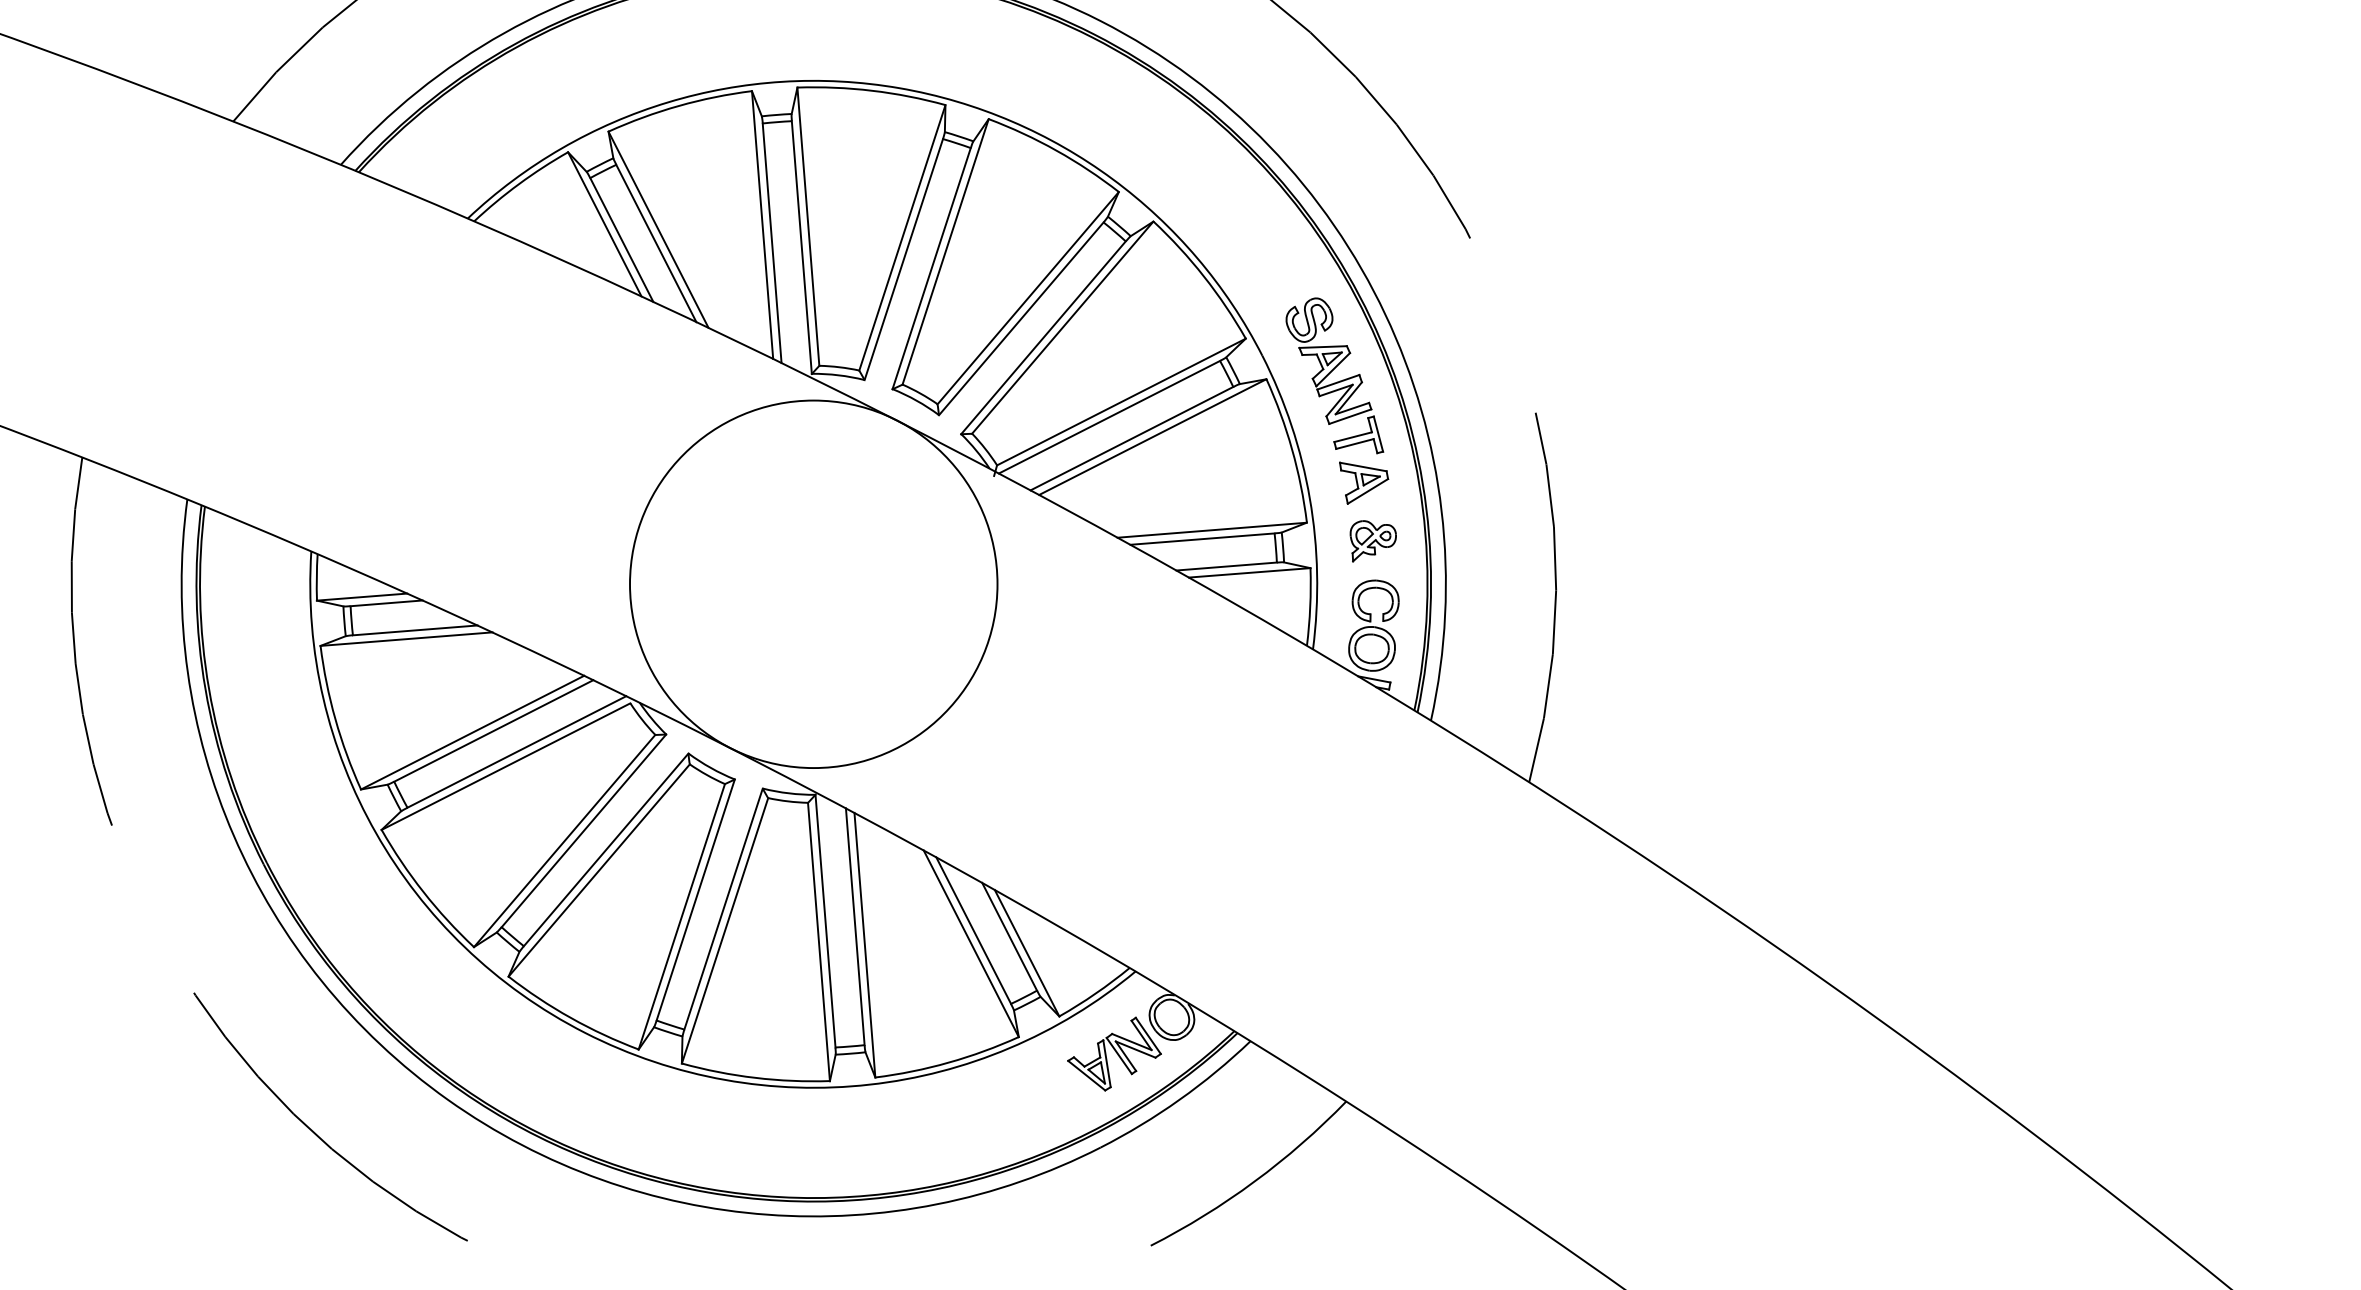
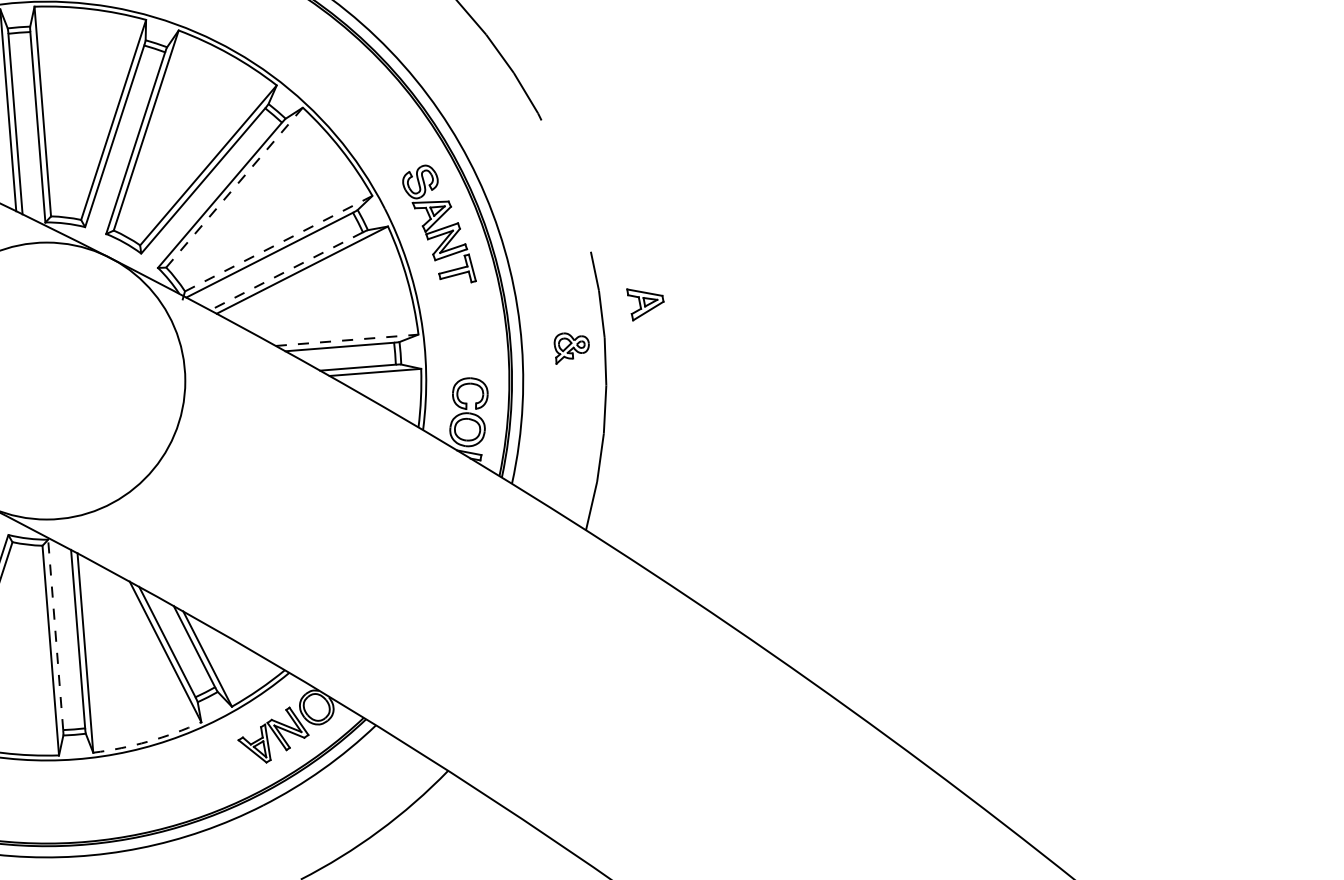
line: (1062, 327) -> (234, 187), solid -> dashed
line: (1121, 402) -> (278, 244), solid -> dashed
line: (1131, 438) -> (286, 271), solid -> dashed
part: (1364, 482) -> (645, 304), moved
line: (1212, 530) -> (347, 340), solid -> dashed
part: (1372, 541) -> (571, 348), moved
line: (825, 921) -> (55, 635), solid -> dashed
arc: (948, 1062) -> (148, 741), solid -> dashed

